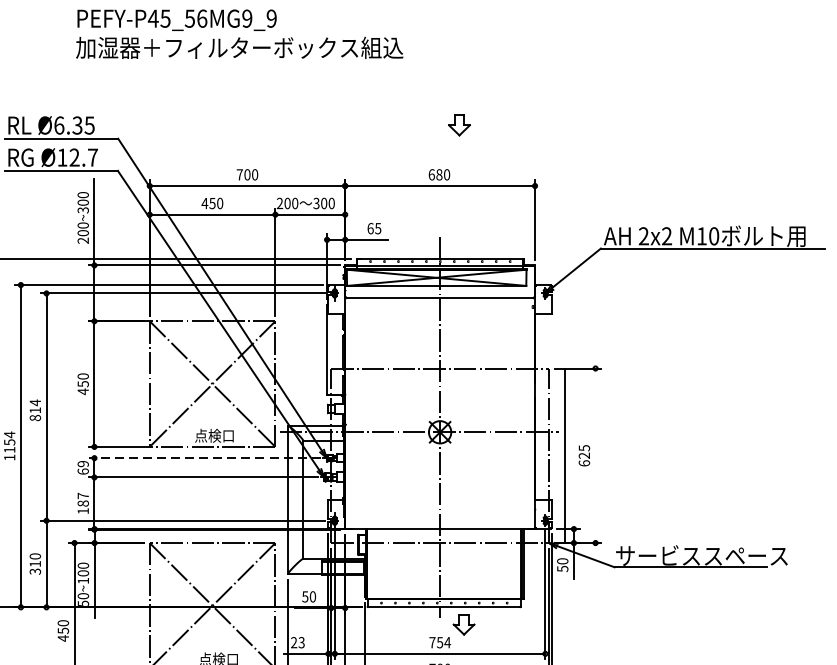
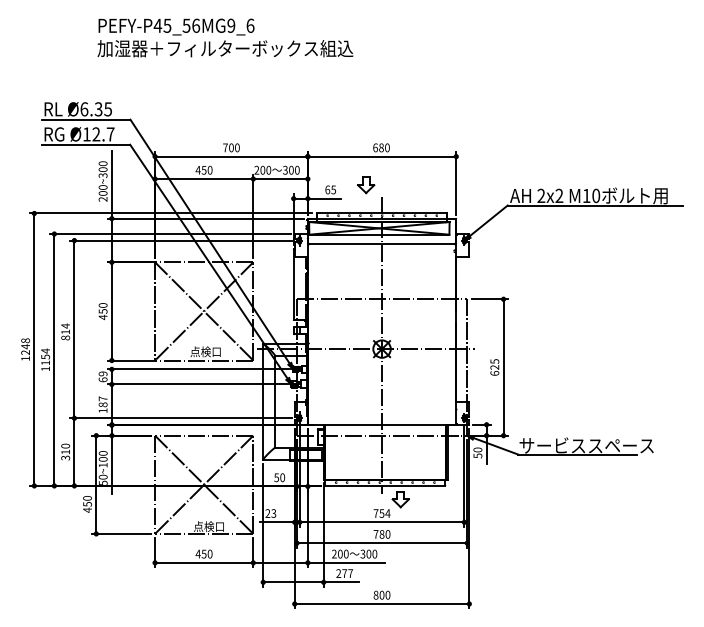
text: (271, 18) -> (250, 25), PEFY-P45_56MG9_9 -> PEFY-P45_56MG9_6
part: (459, 125) -> (366, 185), moved
line: (564, 455) -> (503, 367), moved
line: (205, 458) -> (198, 369), dashed -> solid

